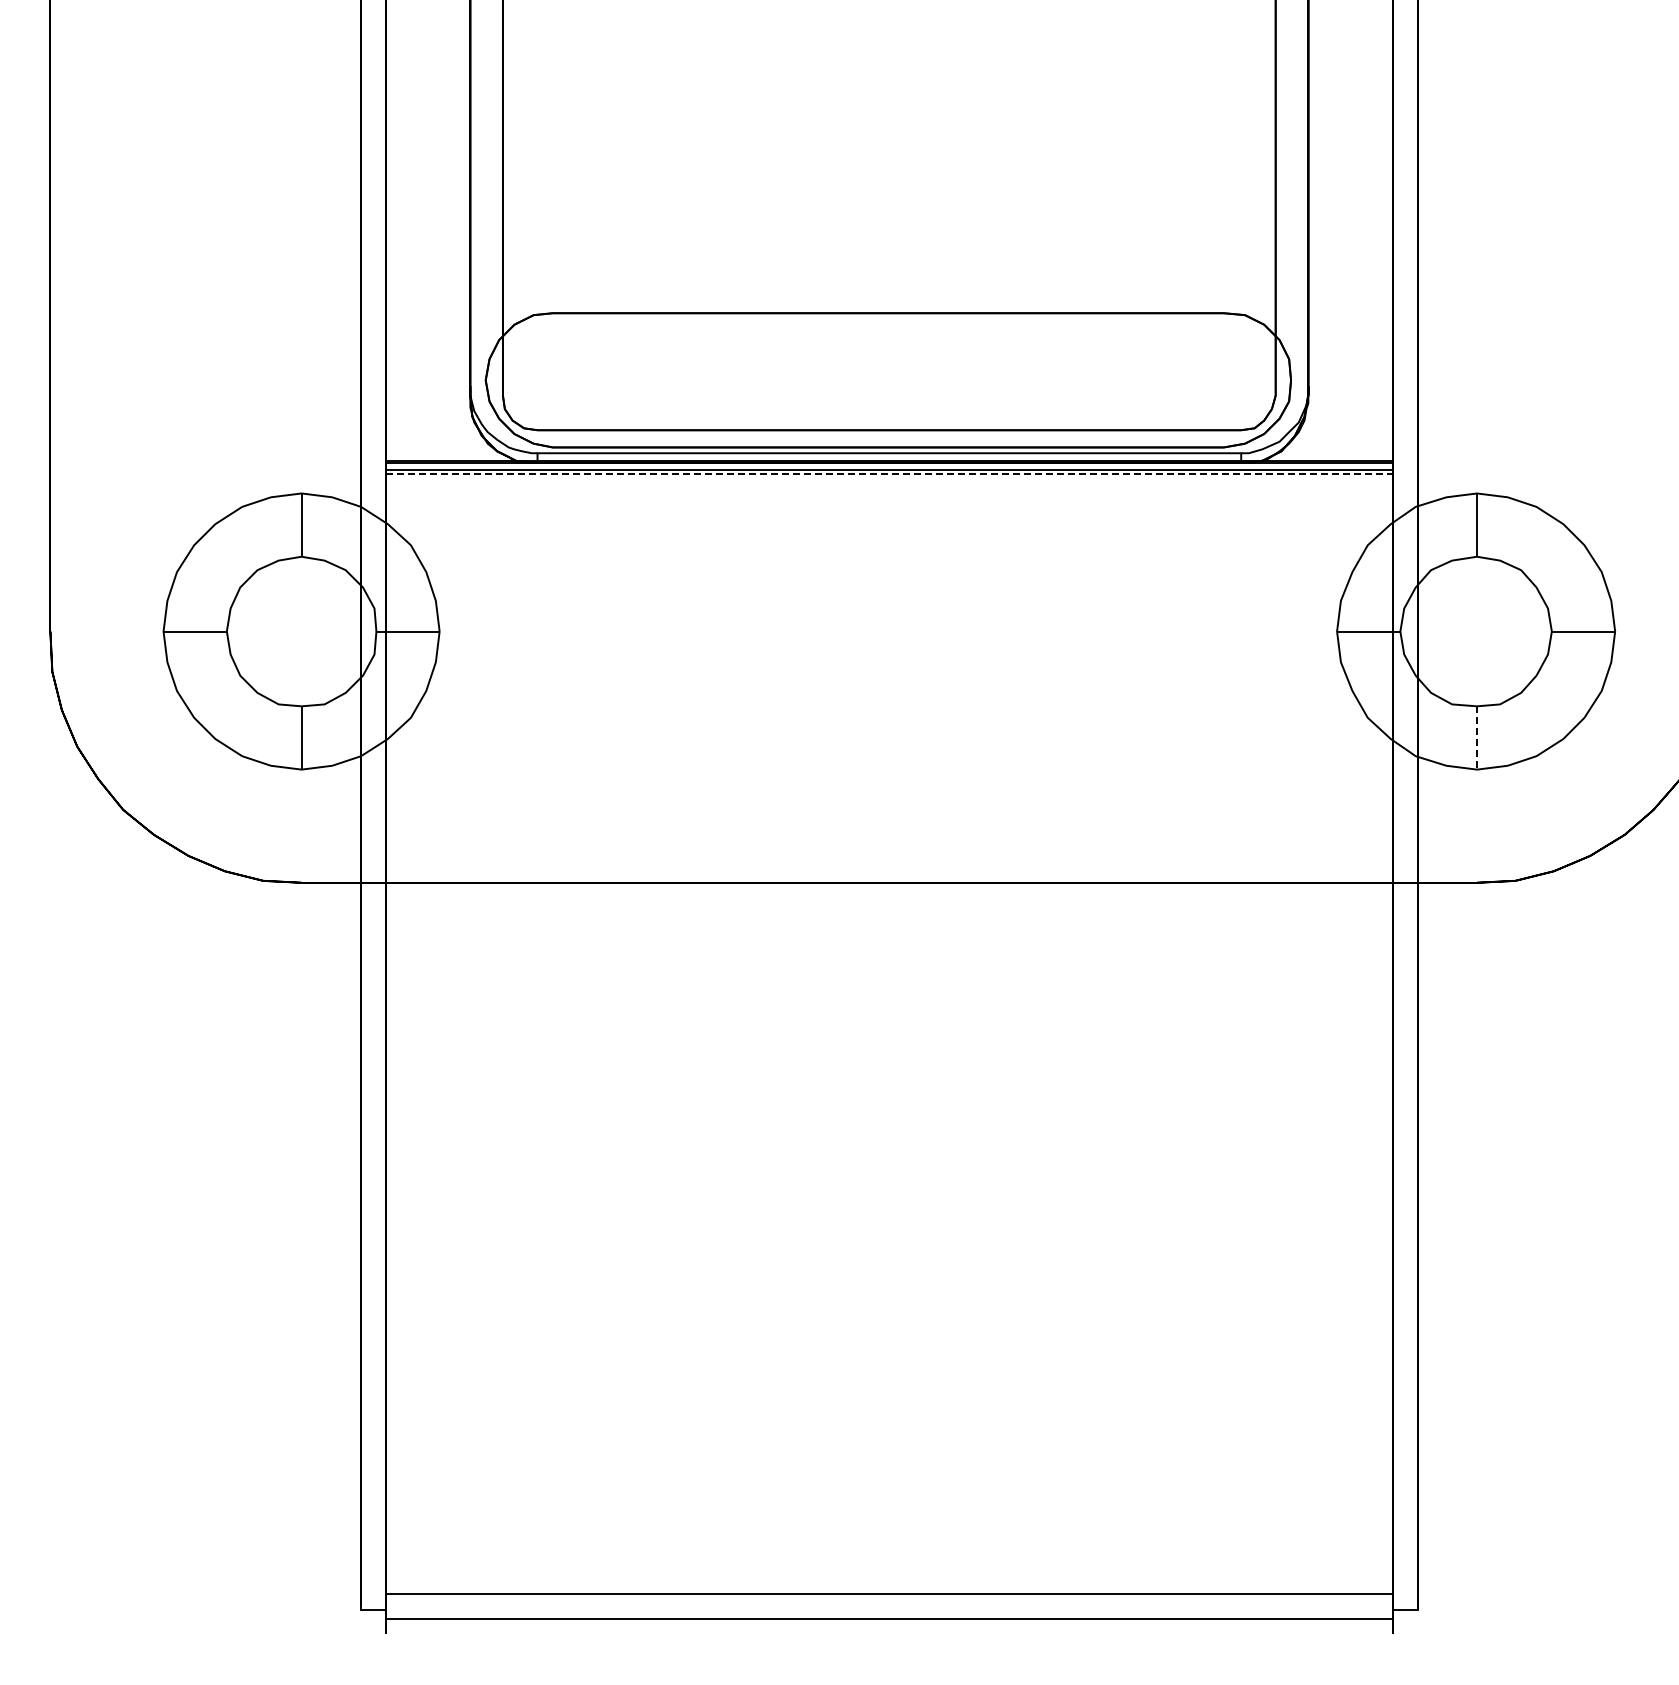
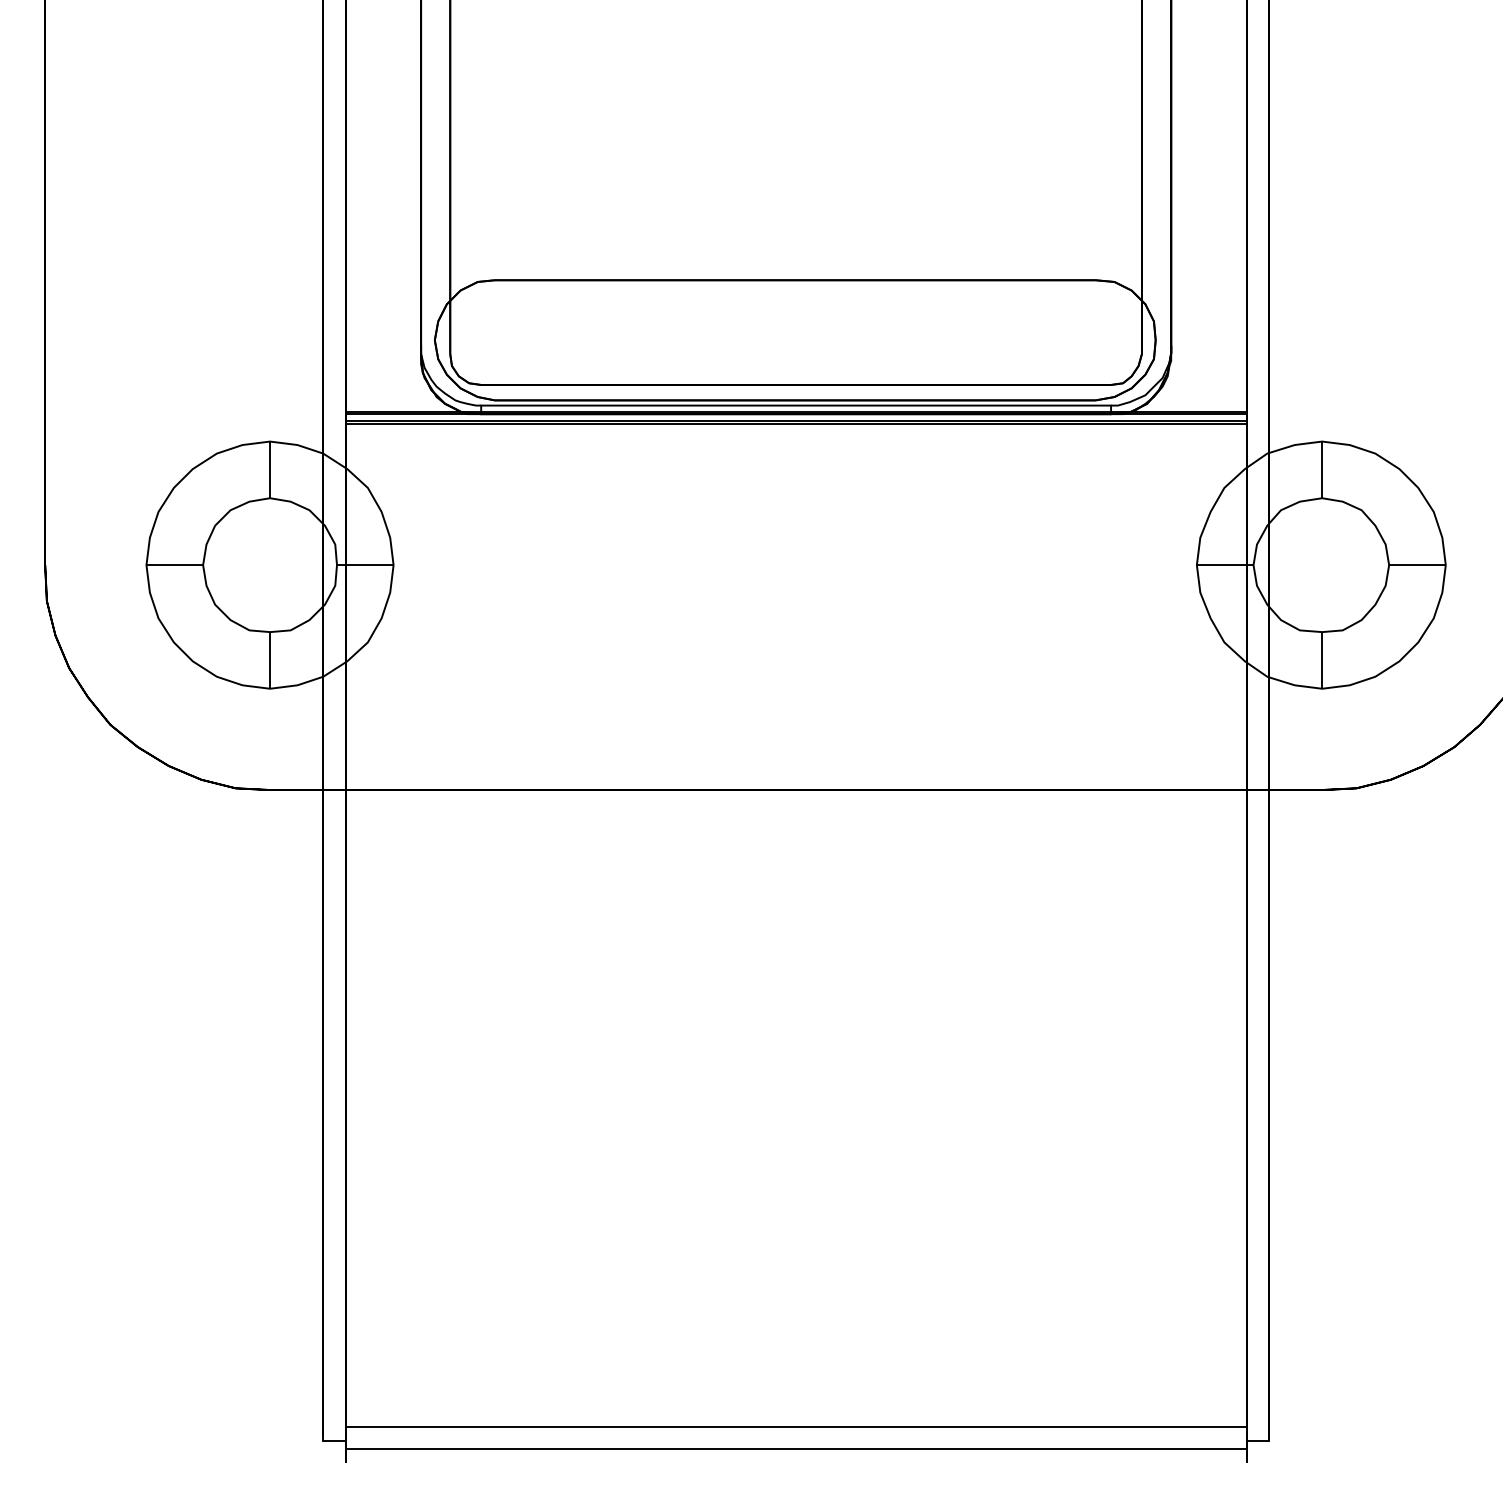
line: (889, 474) -> (796, 424), dashed -> solid
line: (1477, 737) -> (1322, 660), dashed -> solid

